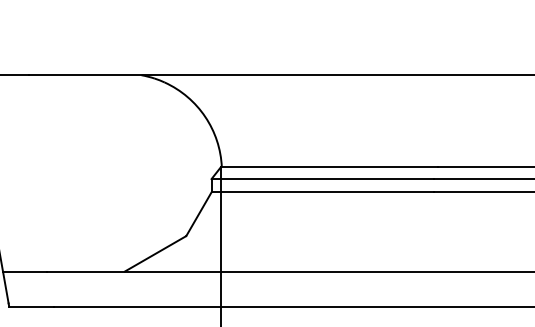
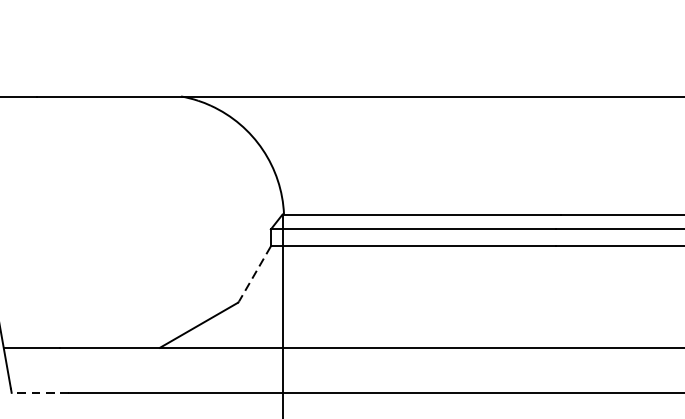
line: (199, 213) -> (255, 273), solid -> dashed
line: (30, 306) -> (38, 392), solid -> dashed

